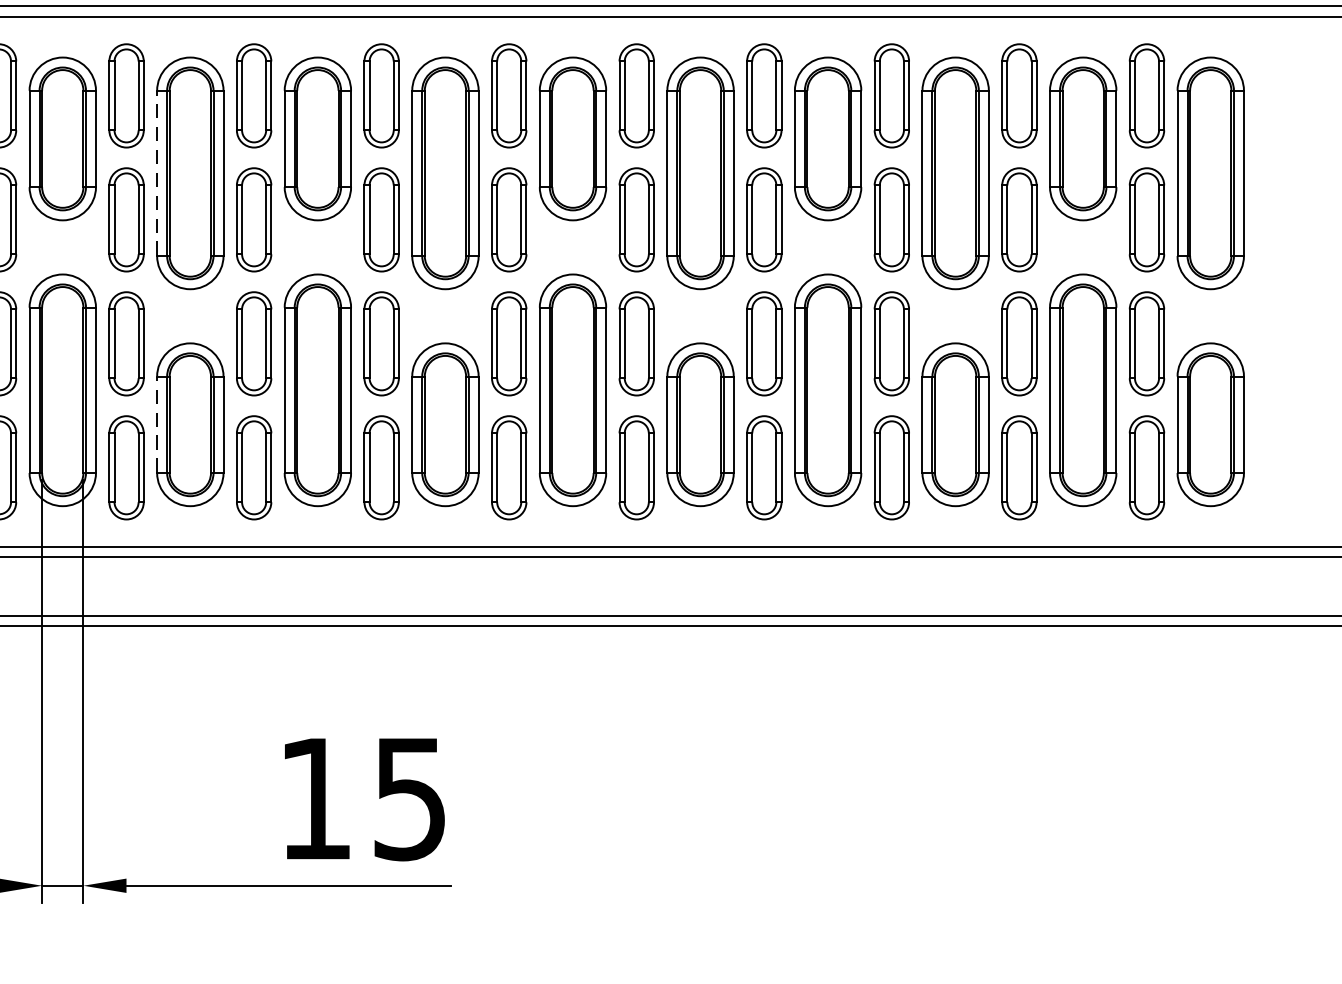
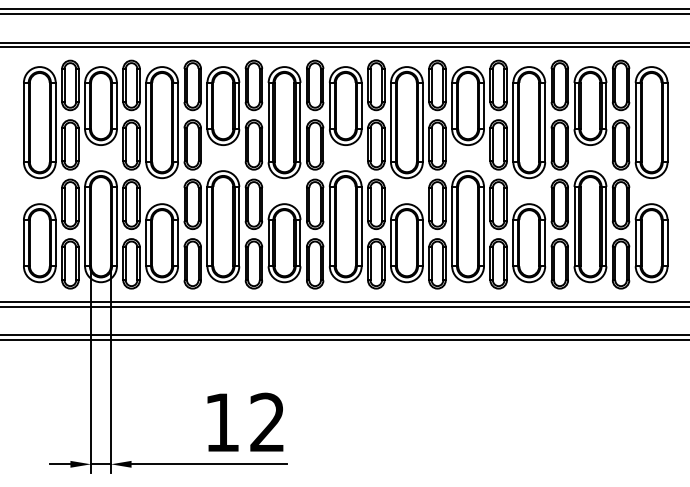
line: (157, 173) -> (146, 122), dashed -> solid
line: (157, 423) -> (146, 242), dashed -> solid
text: (409, 798) -> (267, 422), 15 -> 12

